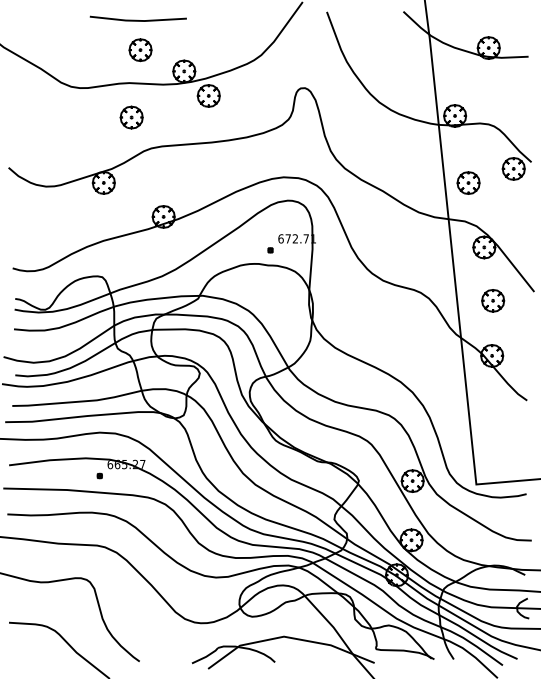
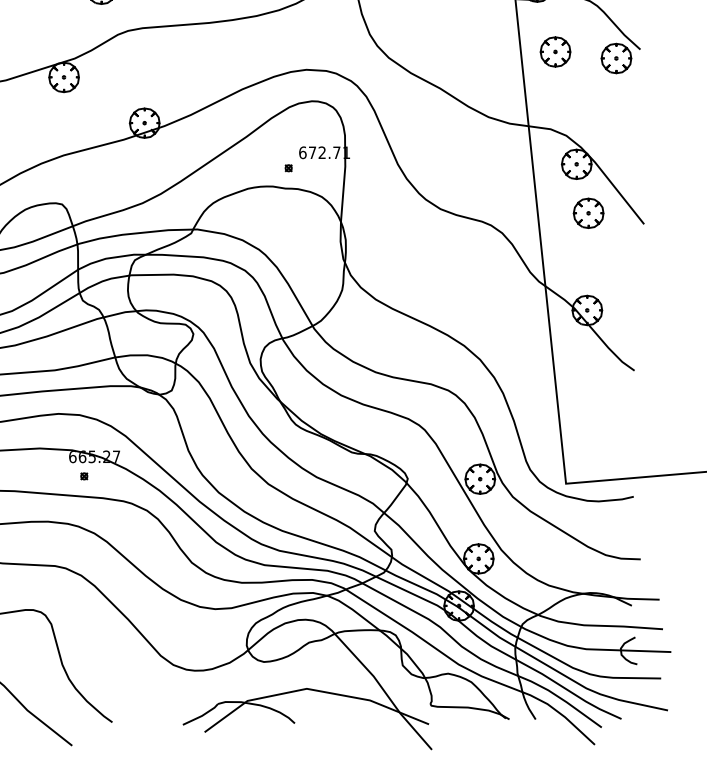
part: (468, 182) -> (555, 51), moved
part: (493, 300) -> (589, 212), moved
part: (99, 475) -> (83, 475), moved

